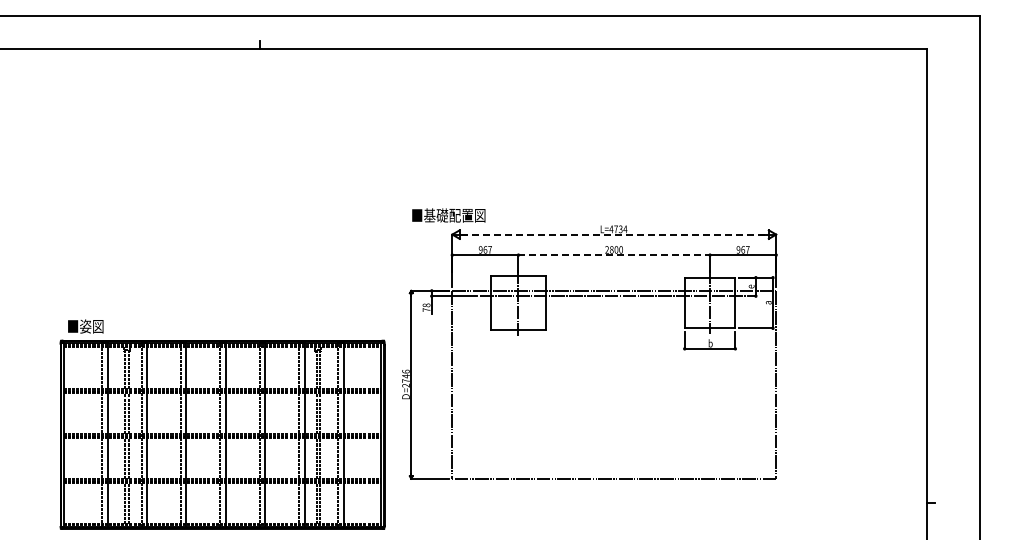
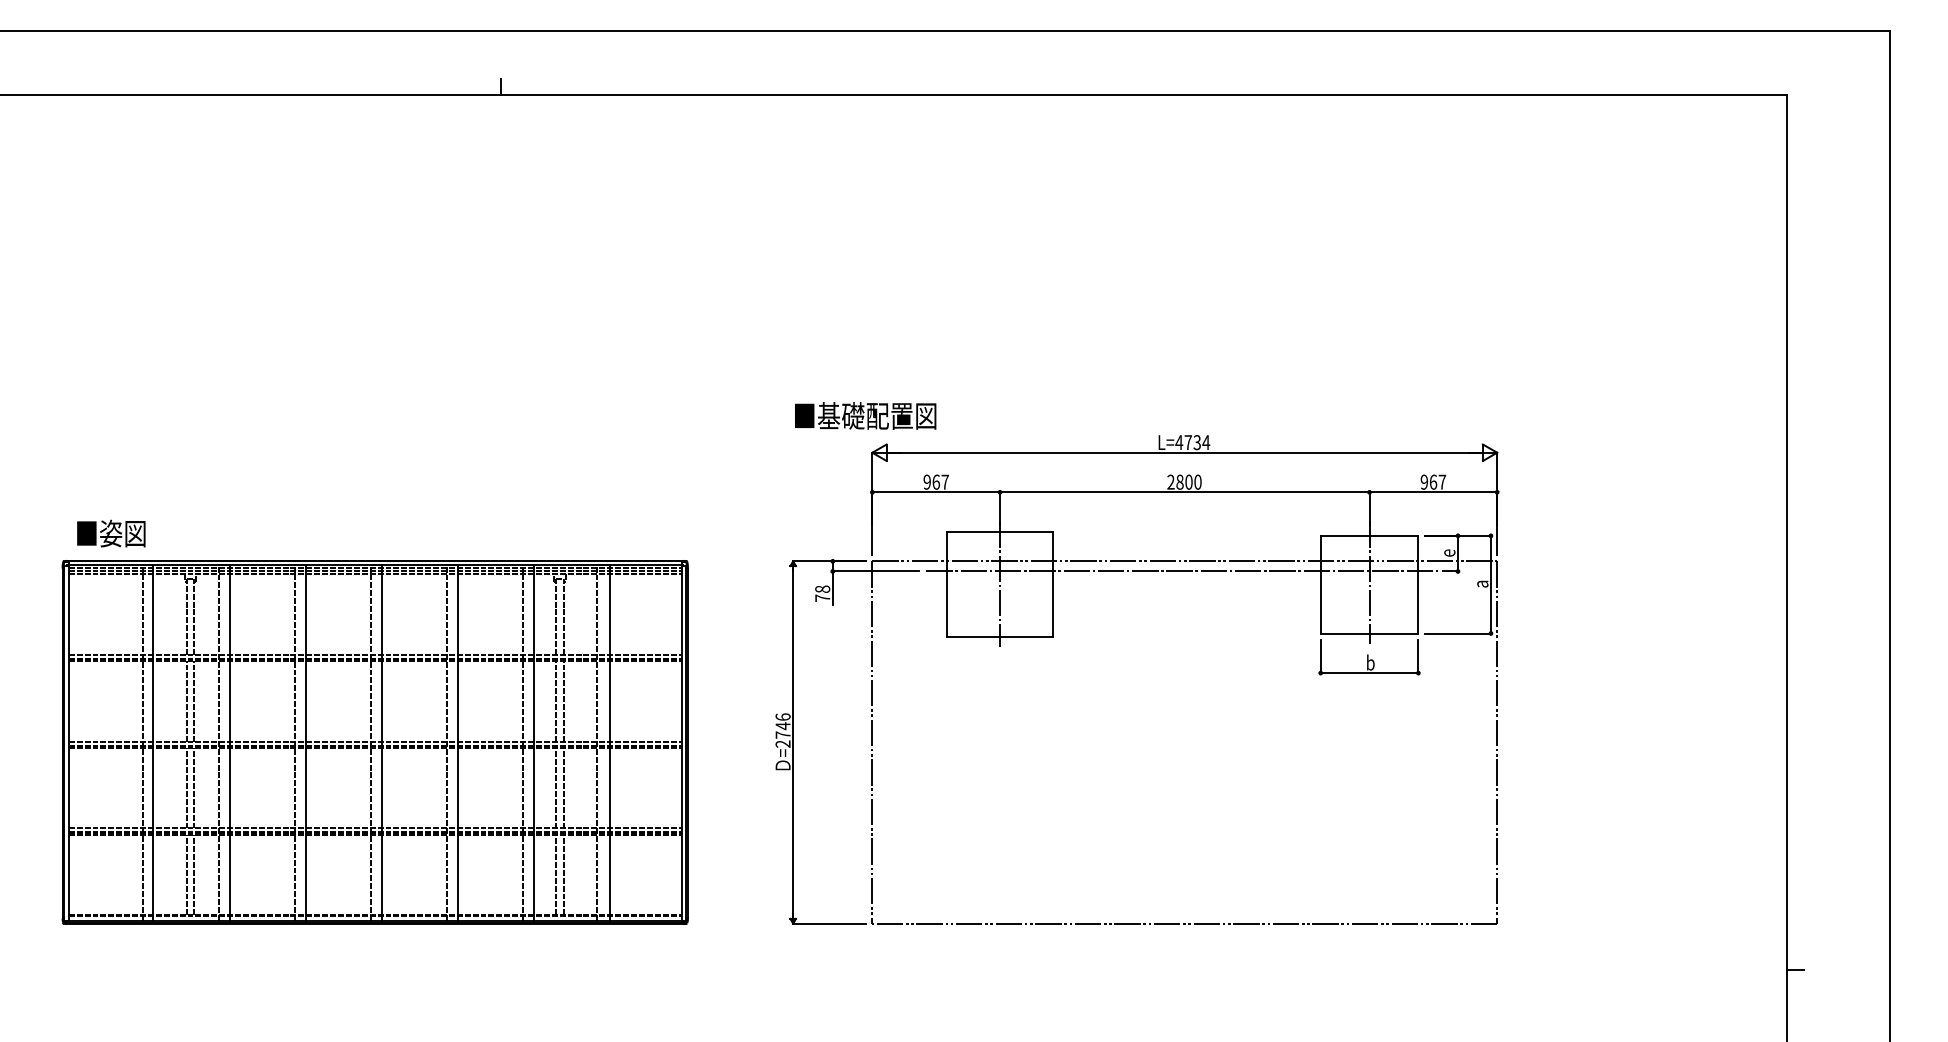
line: (614, 234) -> (1185, 452), dashed -> solid
line: (614, 255) -> (1185, 493), dashed -> solid
part: (222, 424) -> (375, 722), moved

